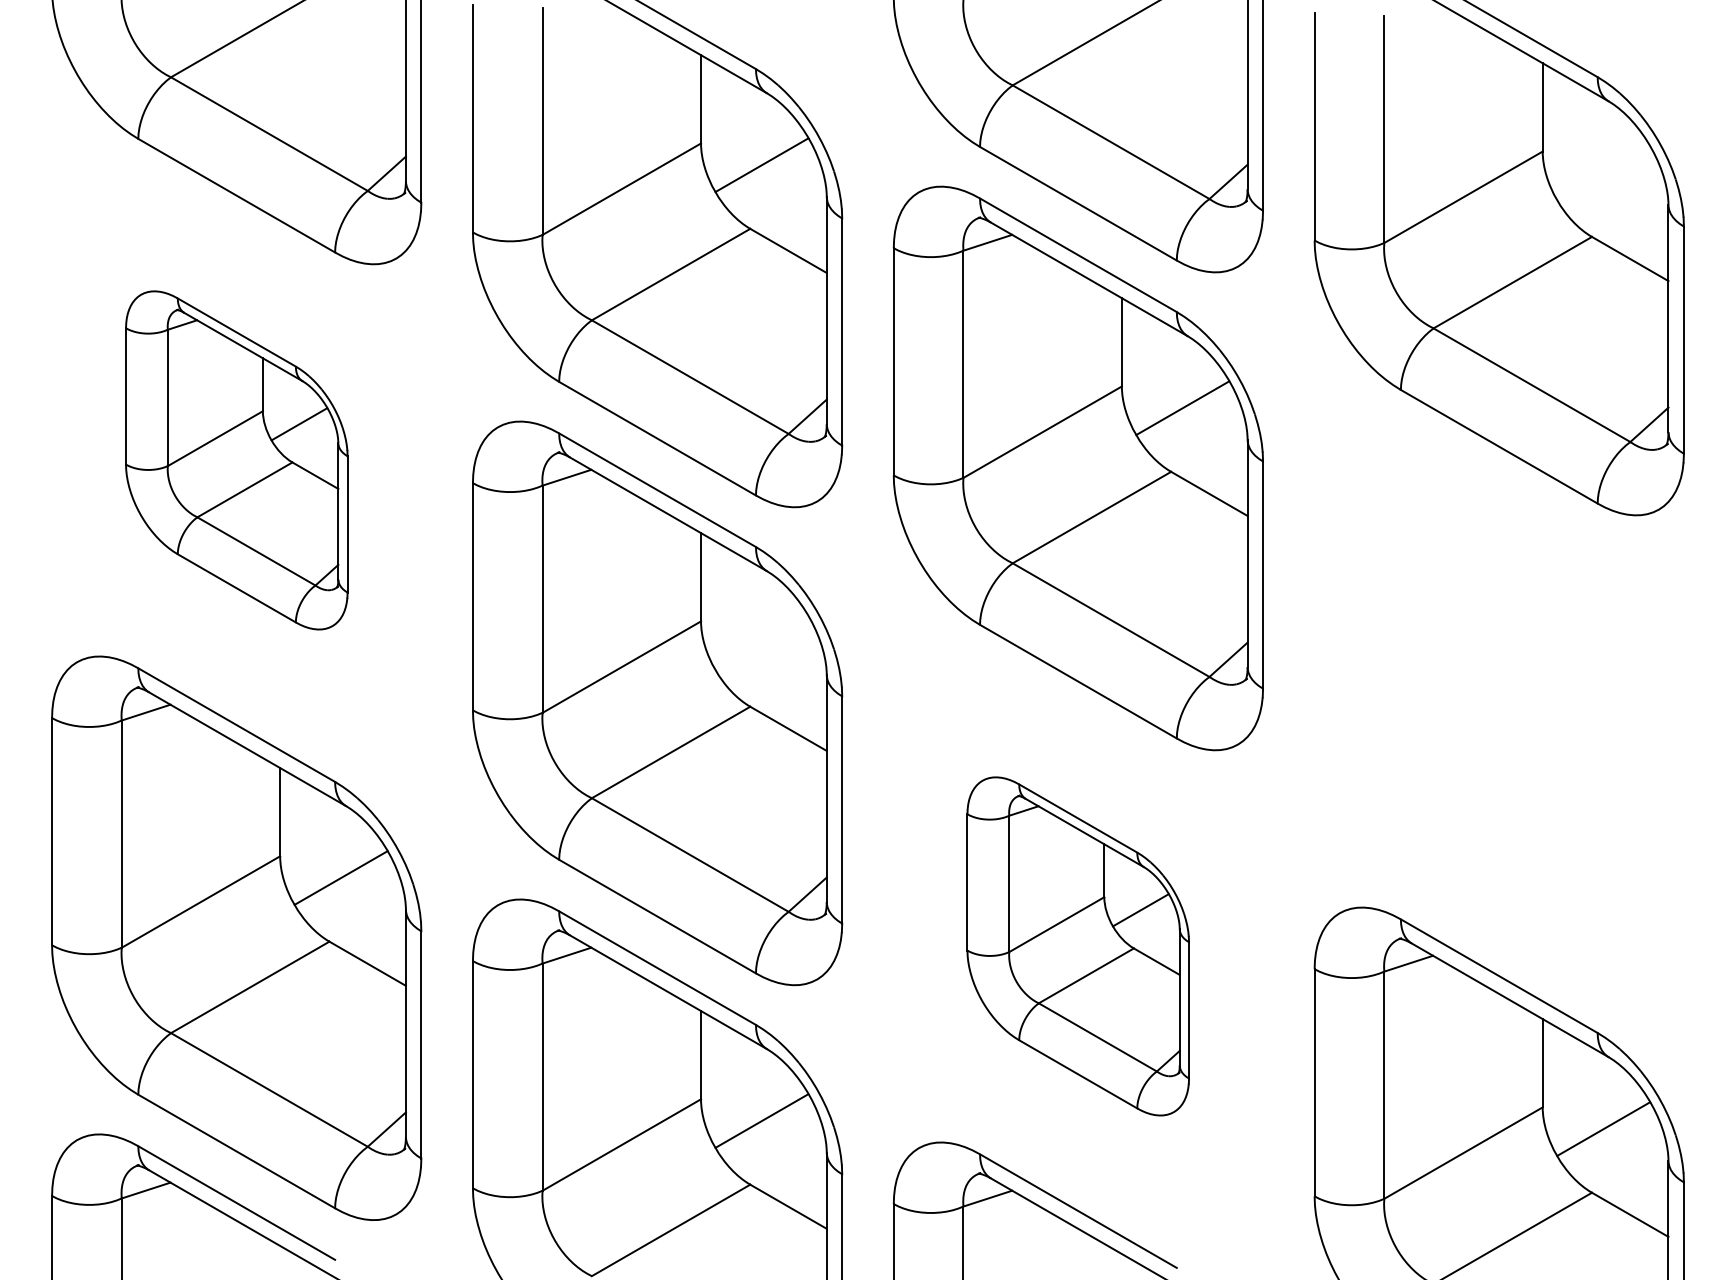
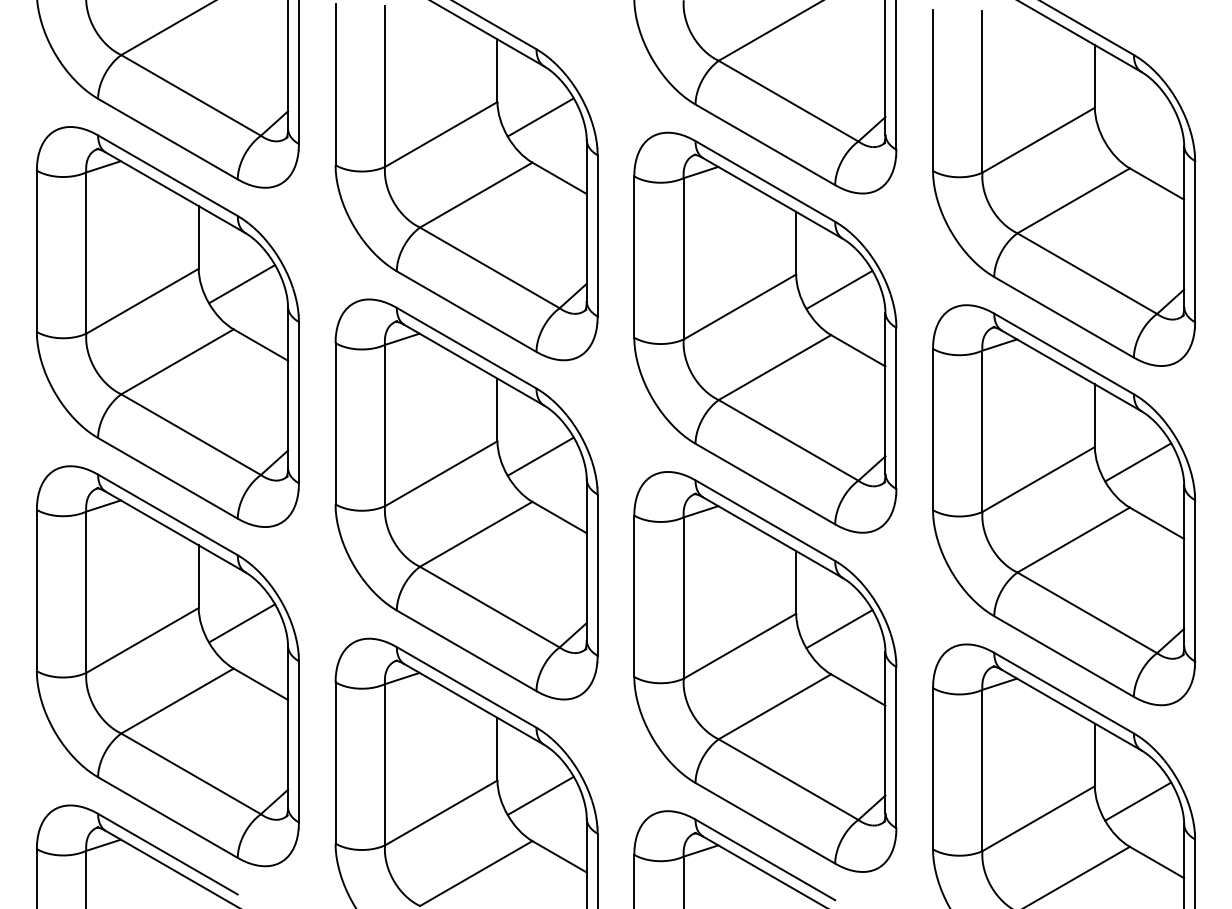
part: (236, 460) -> (167, 327), size x1.67
line: (761, 642) -> (540, 456), added
part: (1498, 711) -> (1063, 505), added
part: (1077, 946) -> (764, 672), size x1.67

